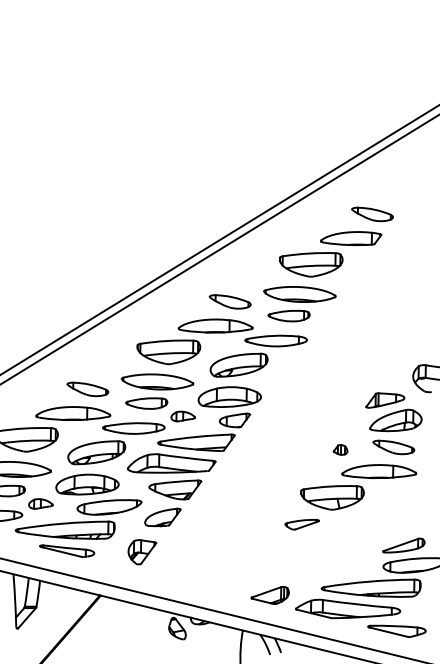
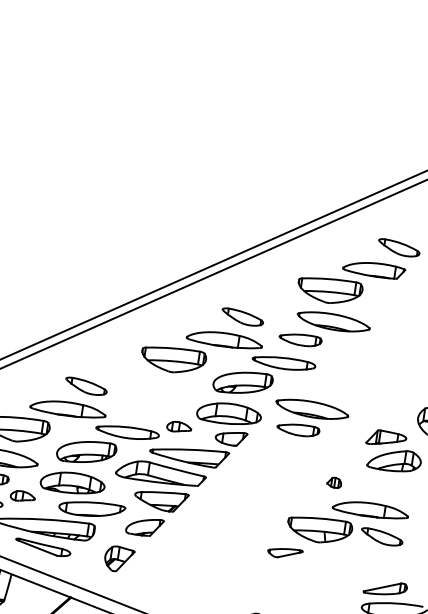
part: (299, 294) -> (333, 322), moved
part: (157, 391) -> (310, 419), moved
part: (393, 447) -> (381, 537), moved

